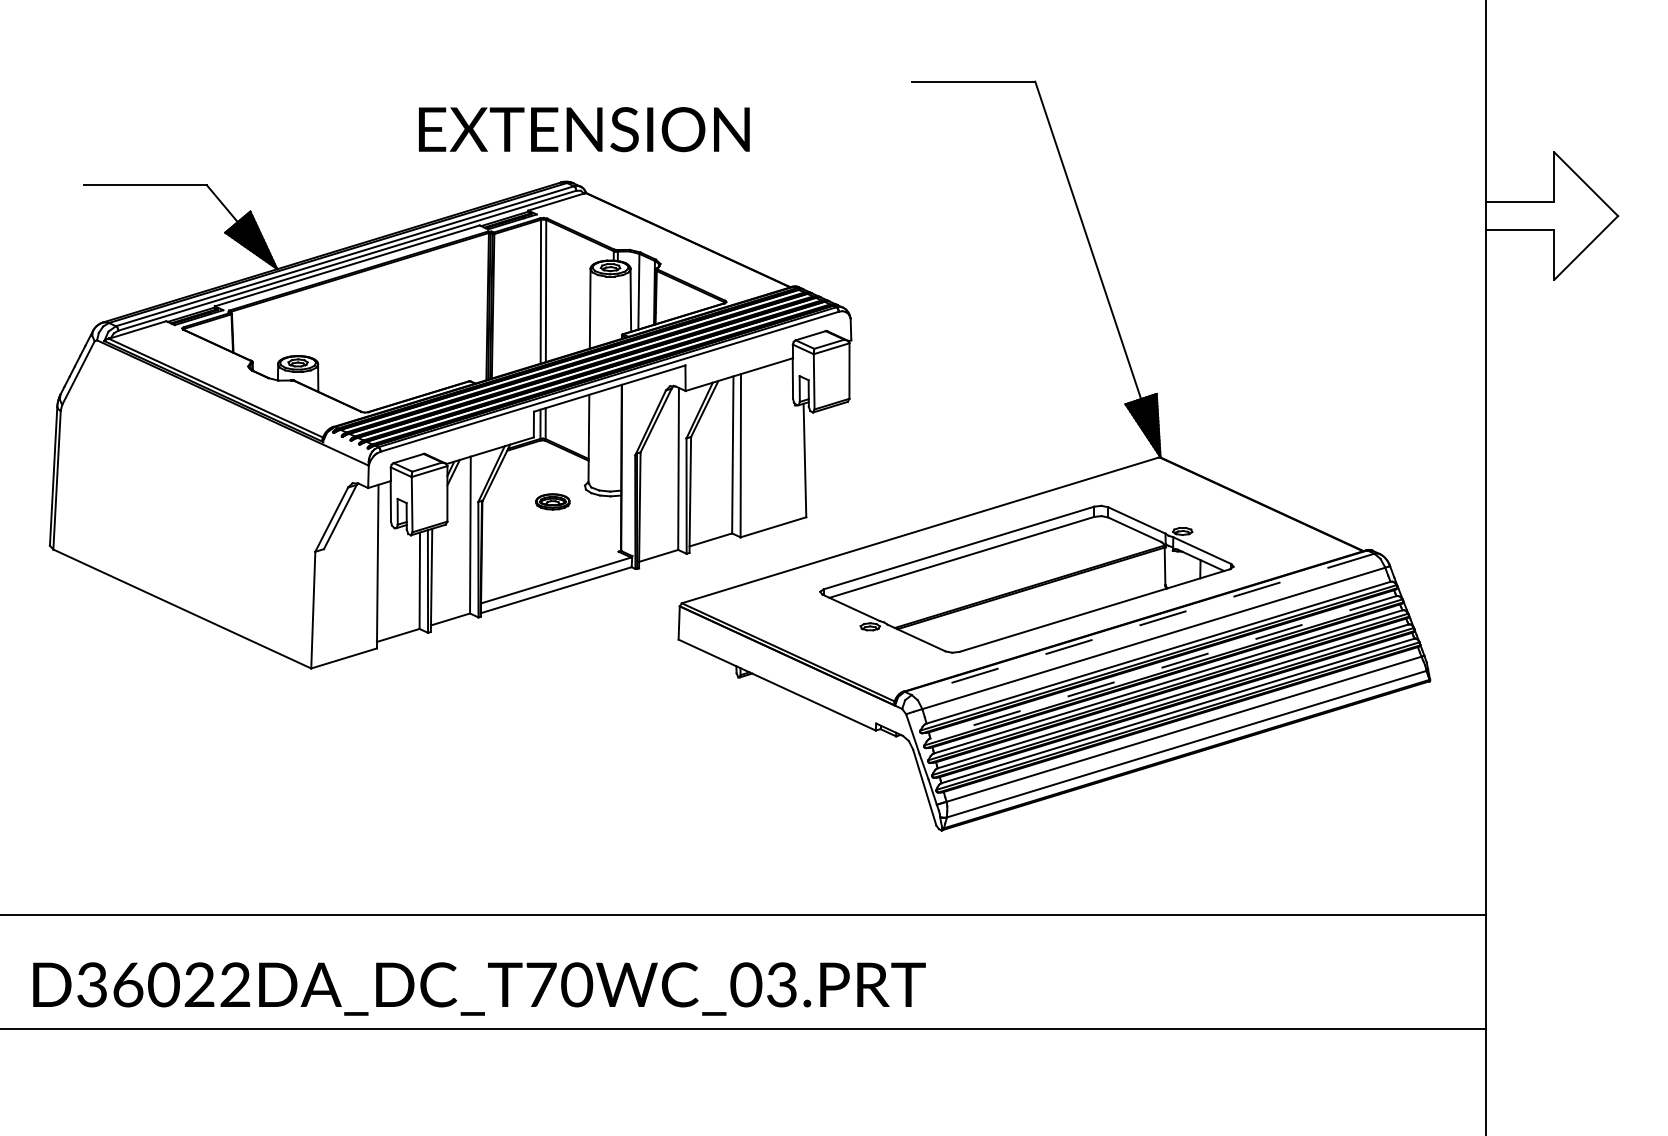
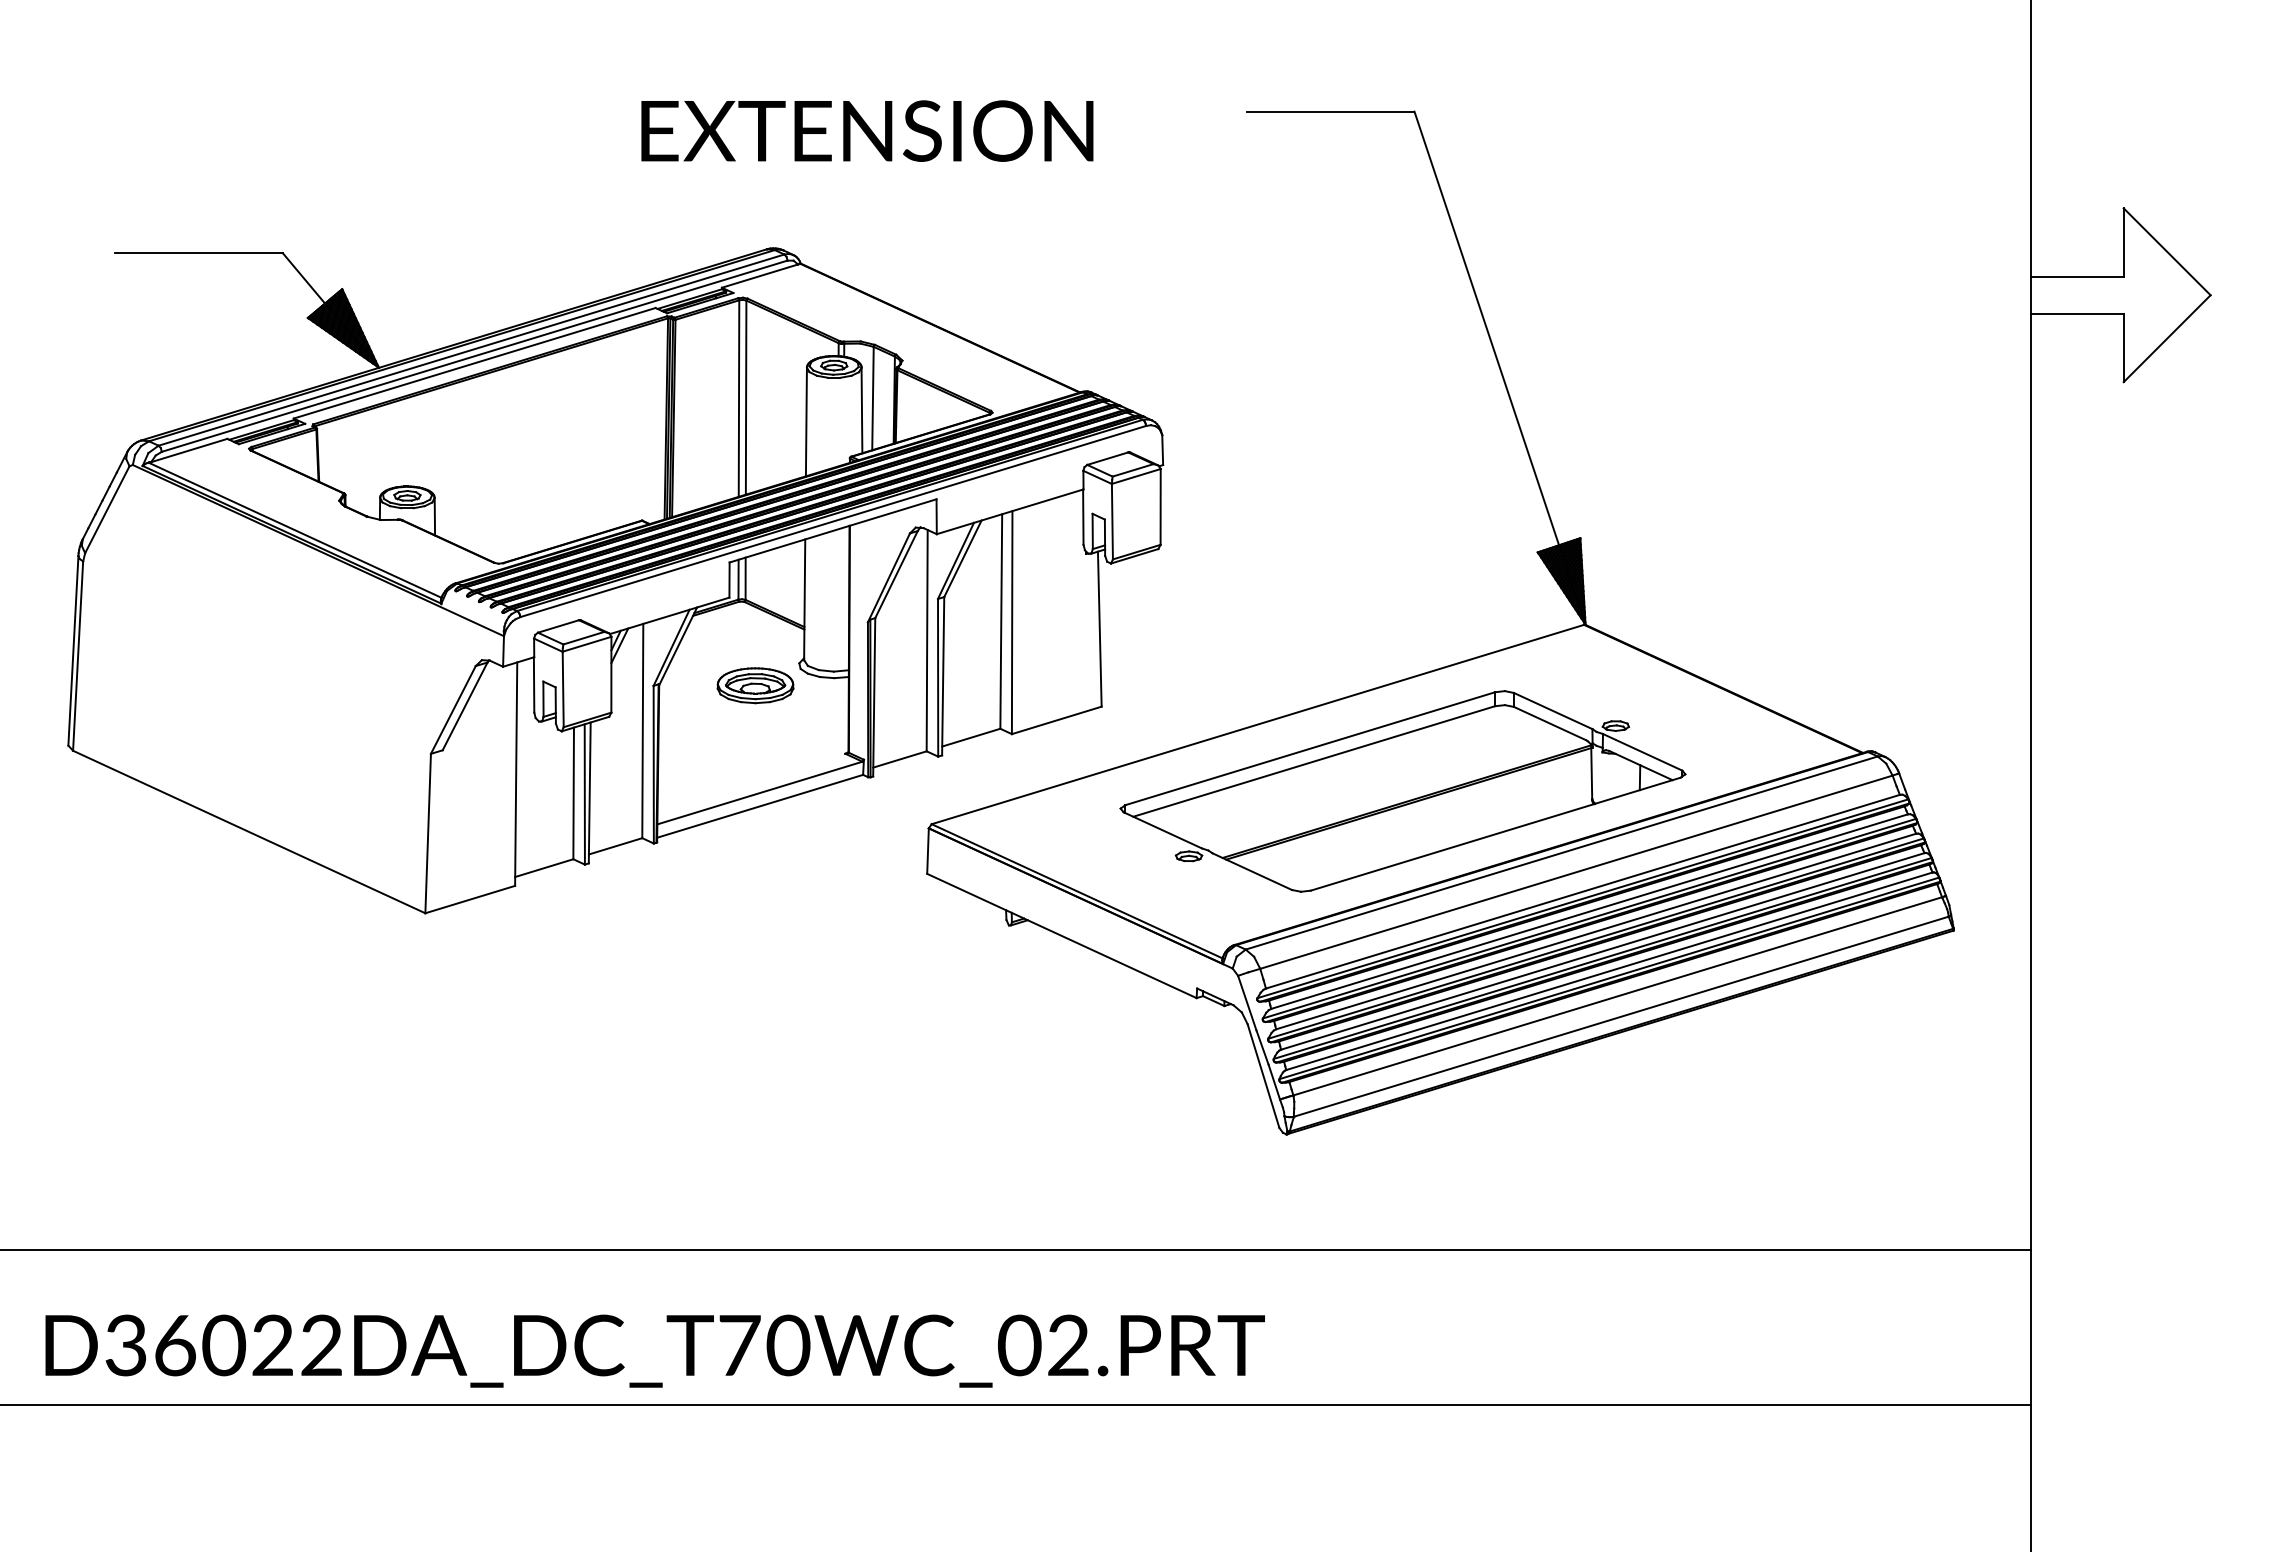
text: (584, 129) -> (867, 130), moved
part: (552, 501) -> (755, 685), size x1.67
line: (1142, 624) -> (1561, 853), dashed -> solid
line: (1163, 667) -> (1589, 911), dashed -> solid
text: (782, 984) -> (1068, 1345), D36022DA_DC_T70WC_03.PRT -> D36022DA_DC_T70WC_02.PRT

